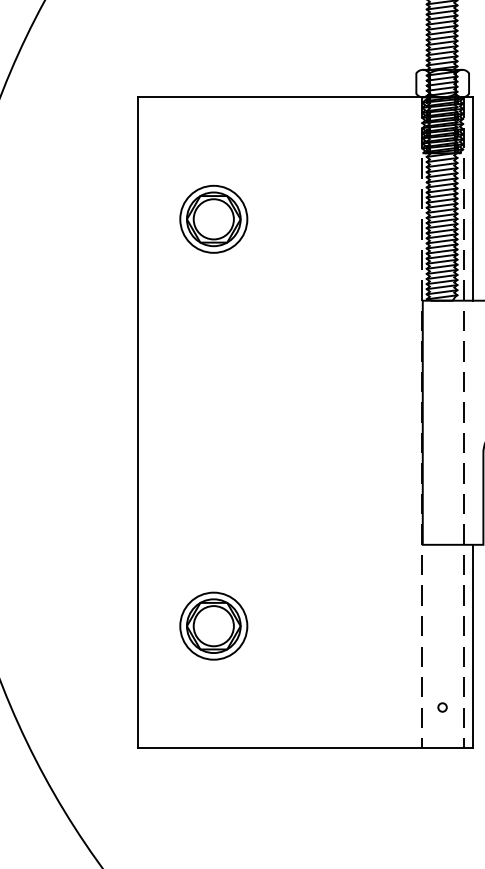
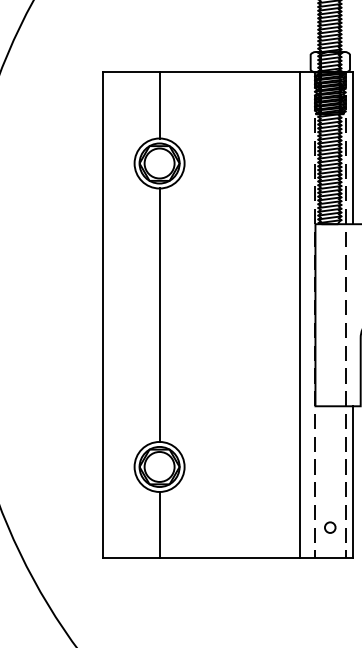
line: (213, 141) -> (159, 105), added
line: (213, 422) -> (159, 315), added
line: (401, 422) -> (299, 315), added
line: (213, 703) -> (159, 524), added
circle: (442, 707) -> (330, 527), size x1.67

